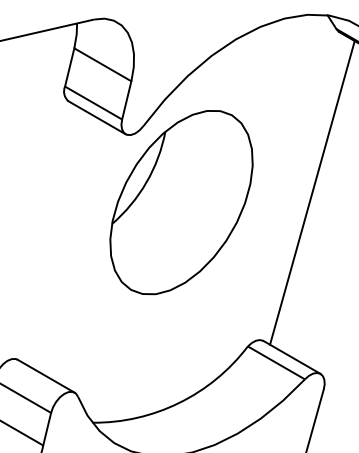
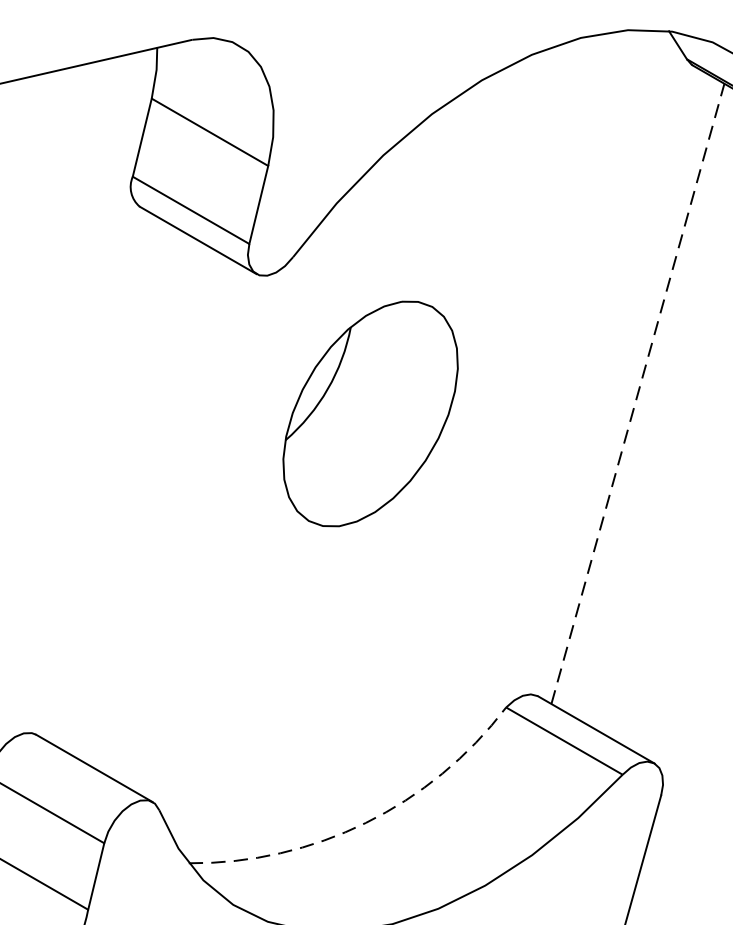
line: (312, 192) -> (638, 393), solid -> dashed
part: (181, 202) -> (370, 413), size x0.6
arc: (179, 402) -> (366, 821), solid -> dashed

